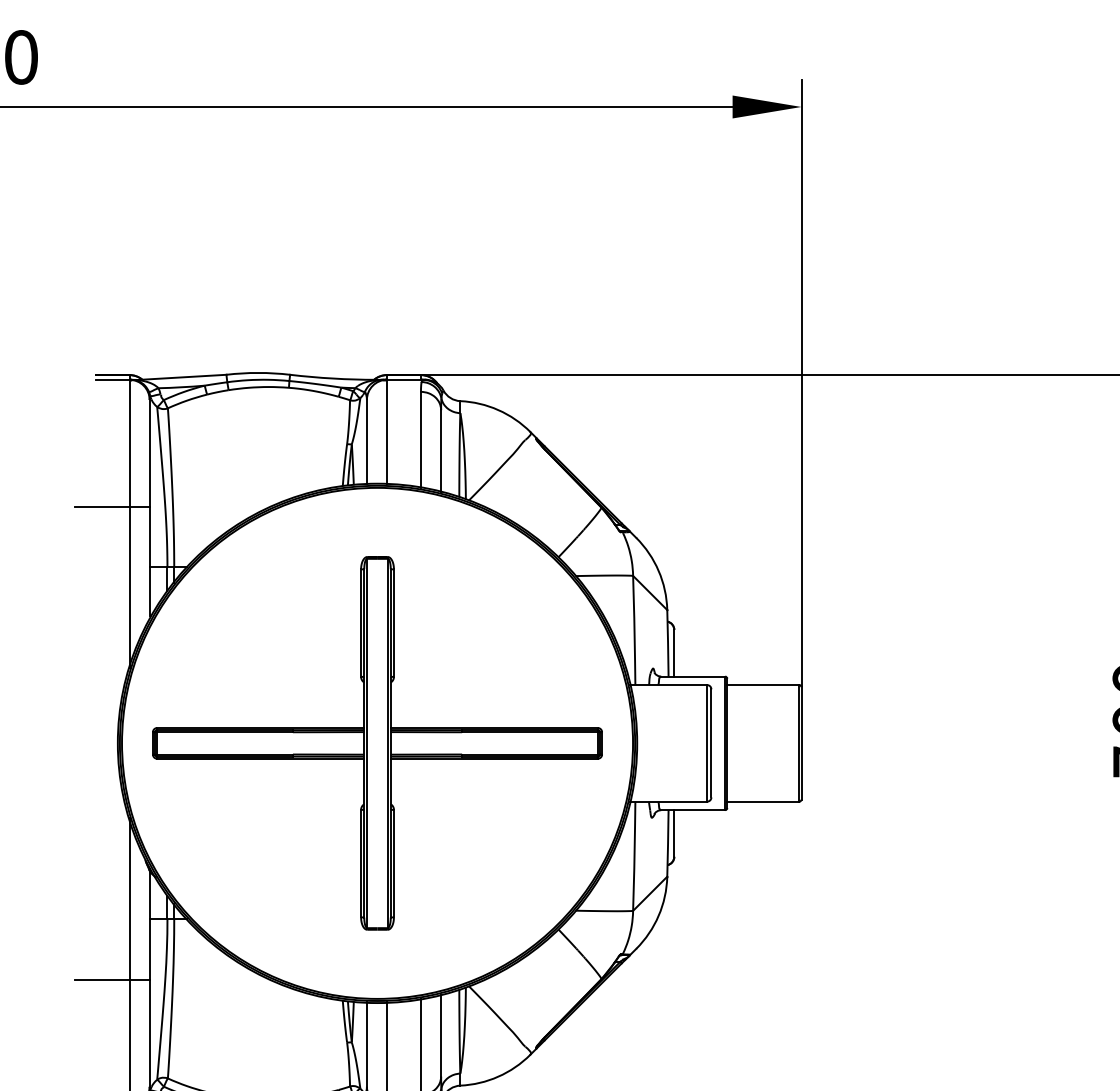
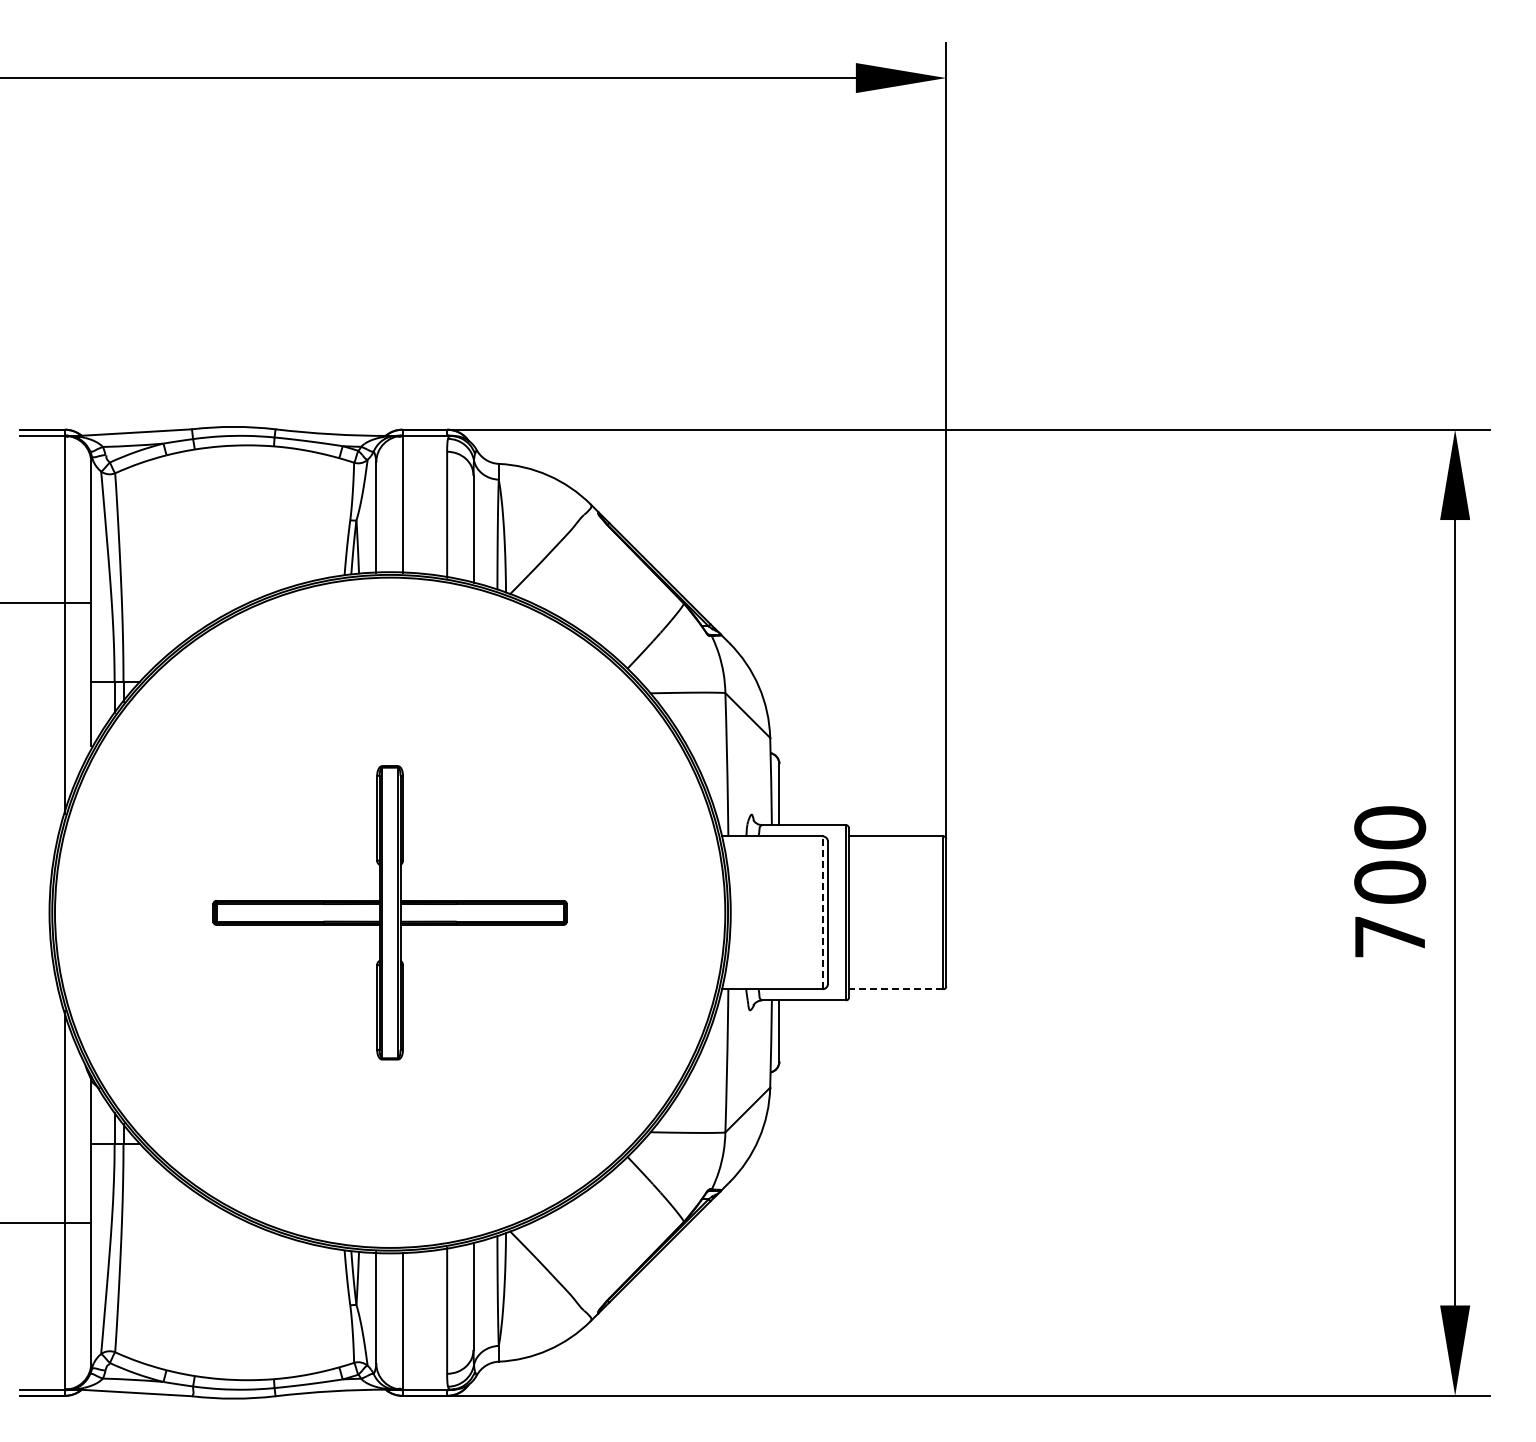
part: (377, 743) -> (389, 912), size x0.6
line: (707, 743) -> (822, 912), solid -> dashed
line: (762, 801) -> (895, 989), solid -> dashed

